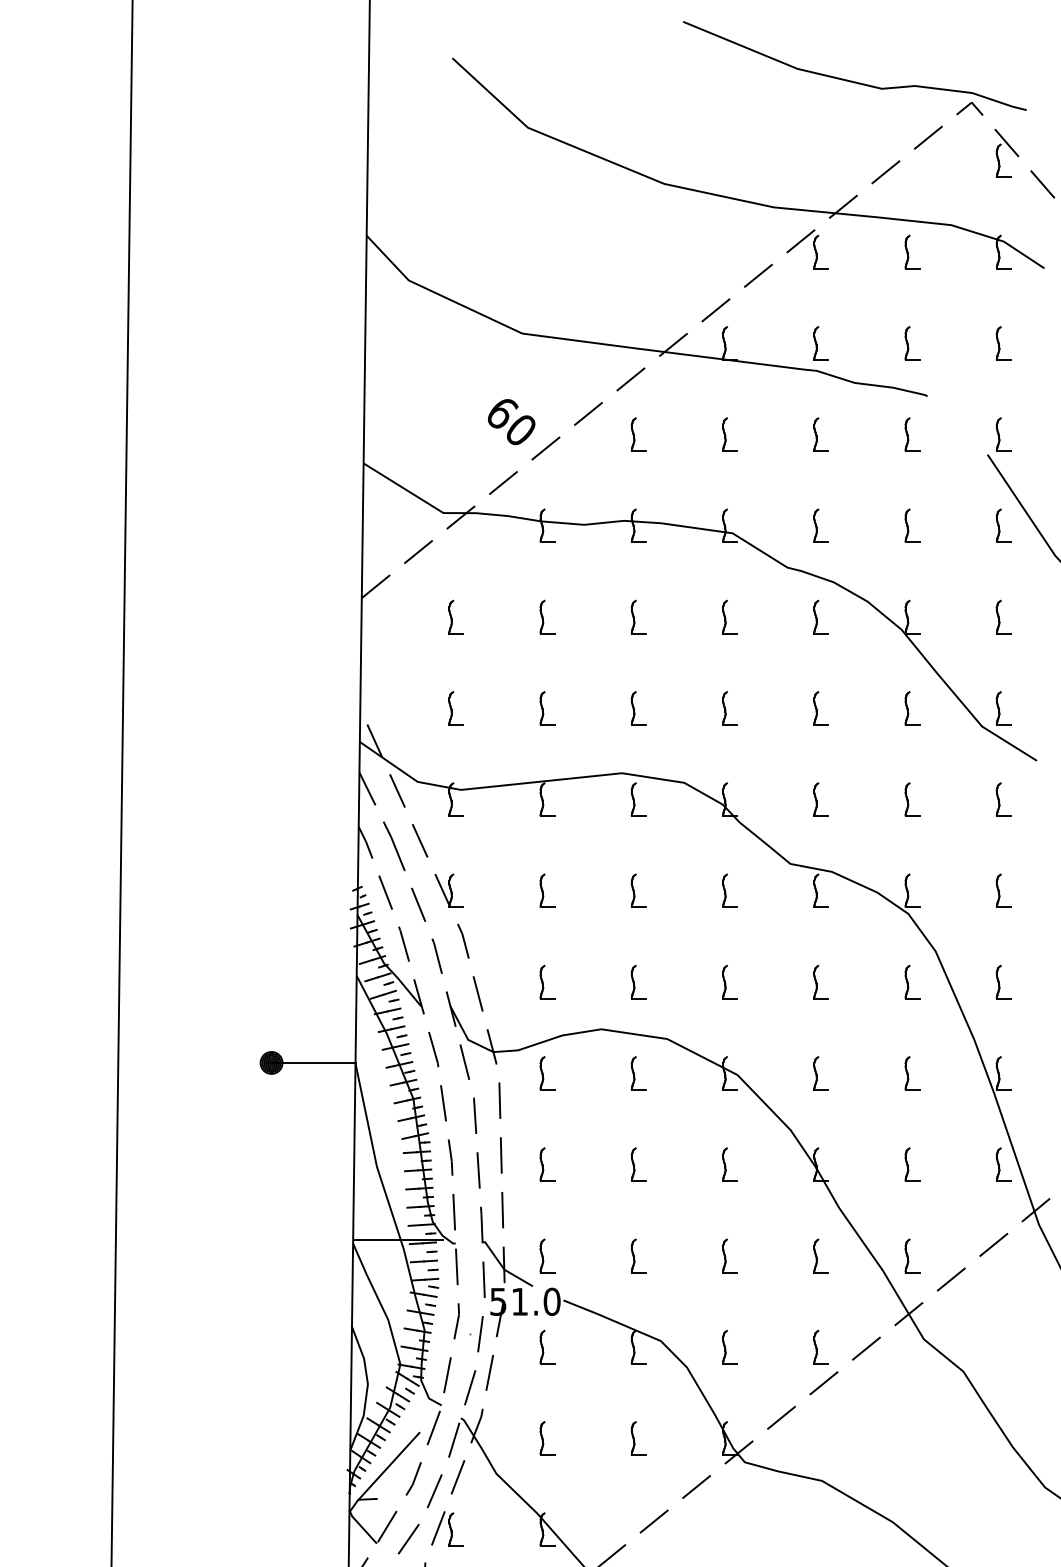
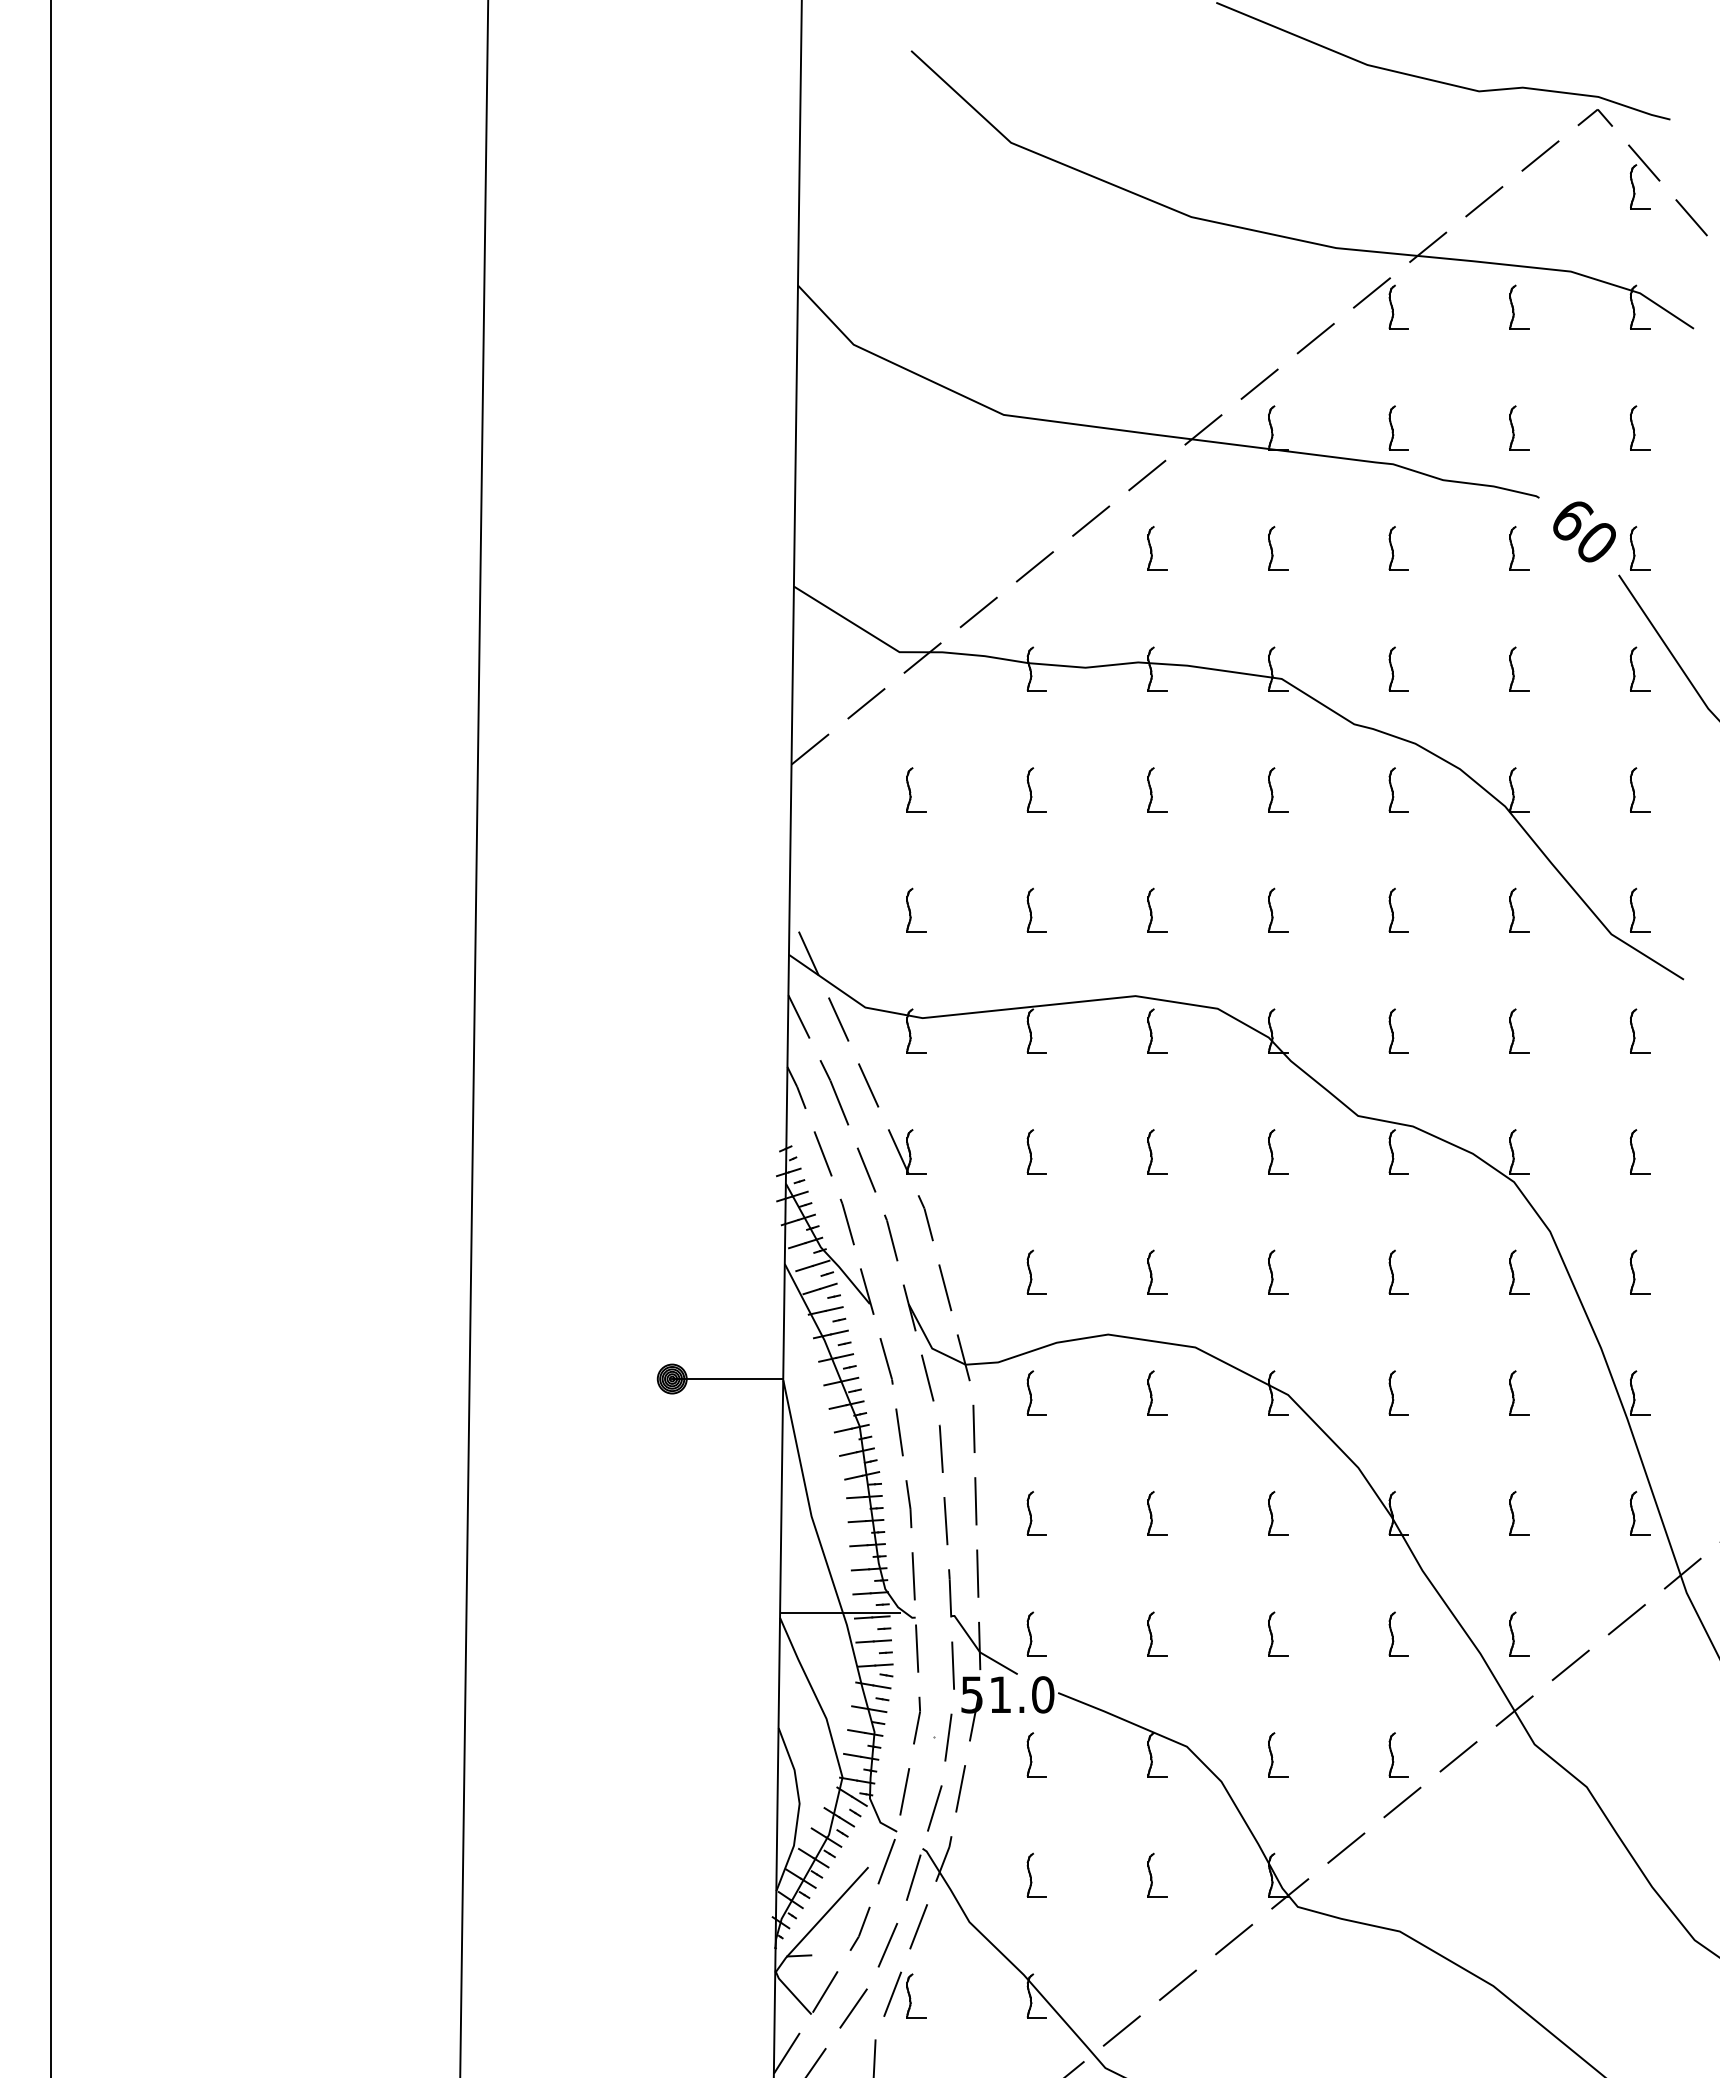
text: (511, 421) -> (1584, 531), moved

